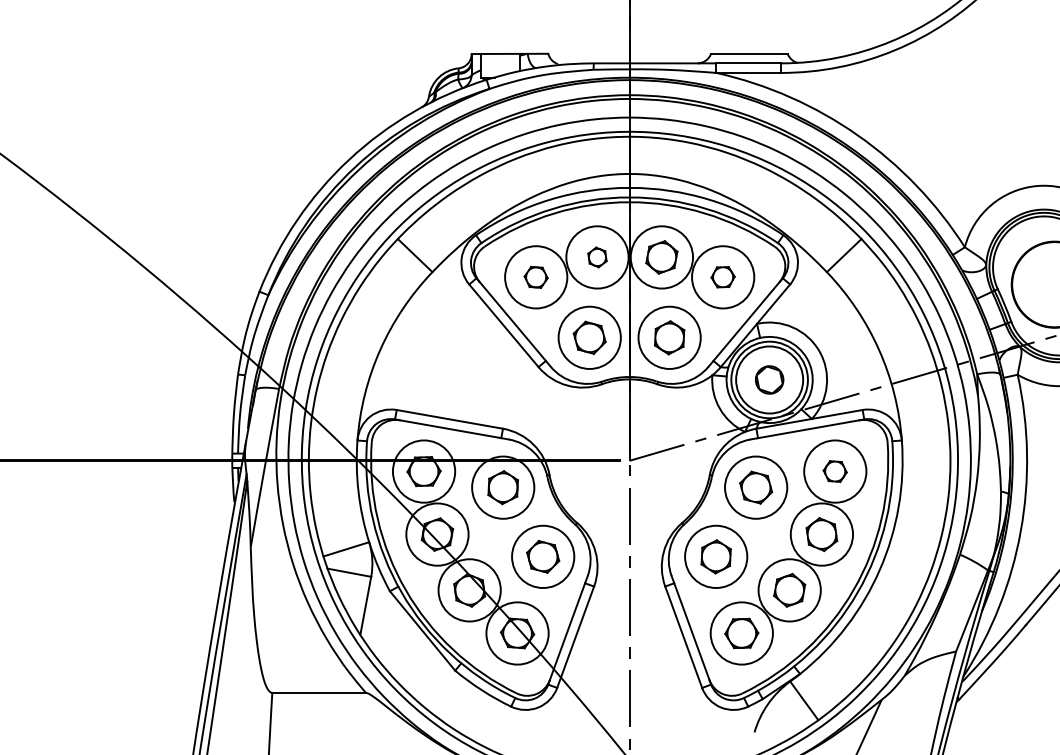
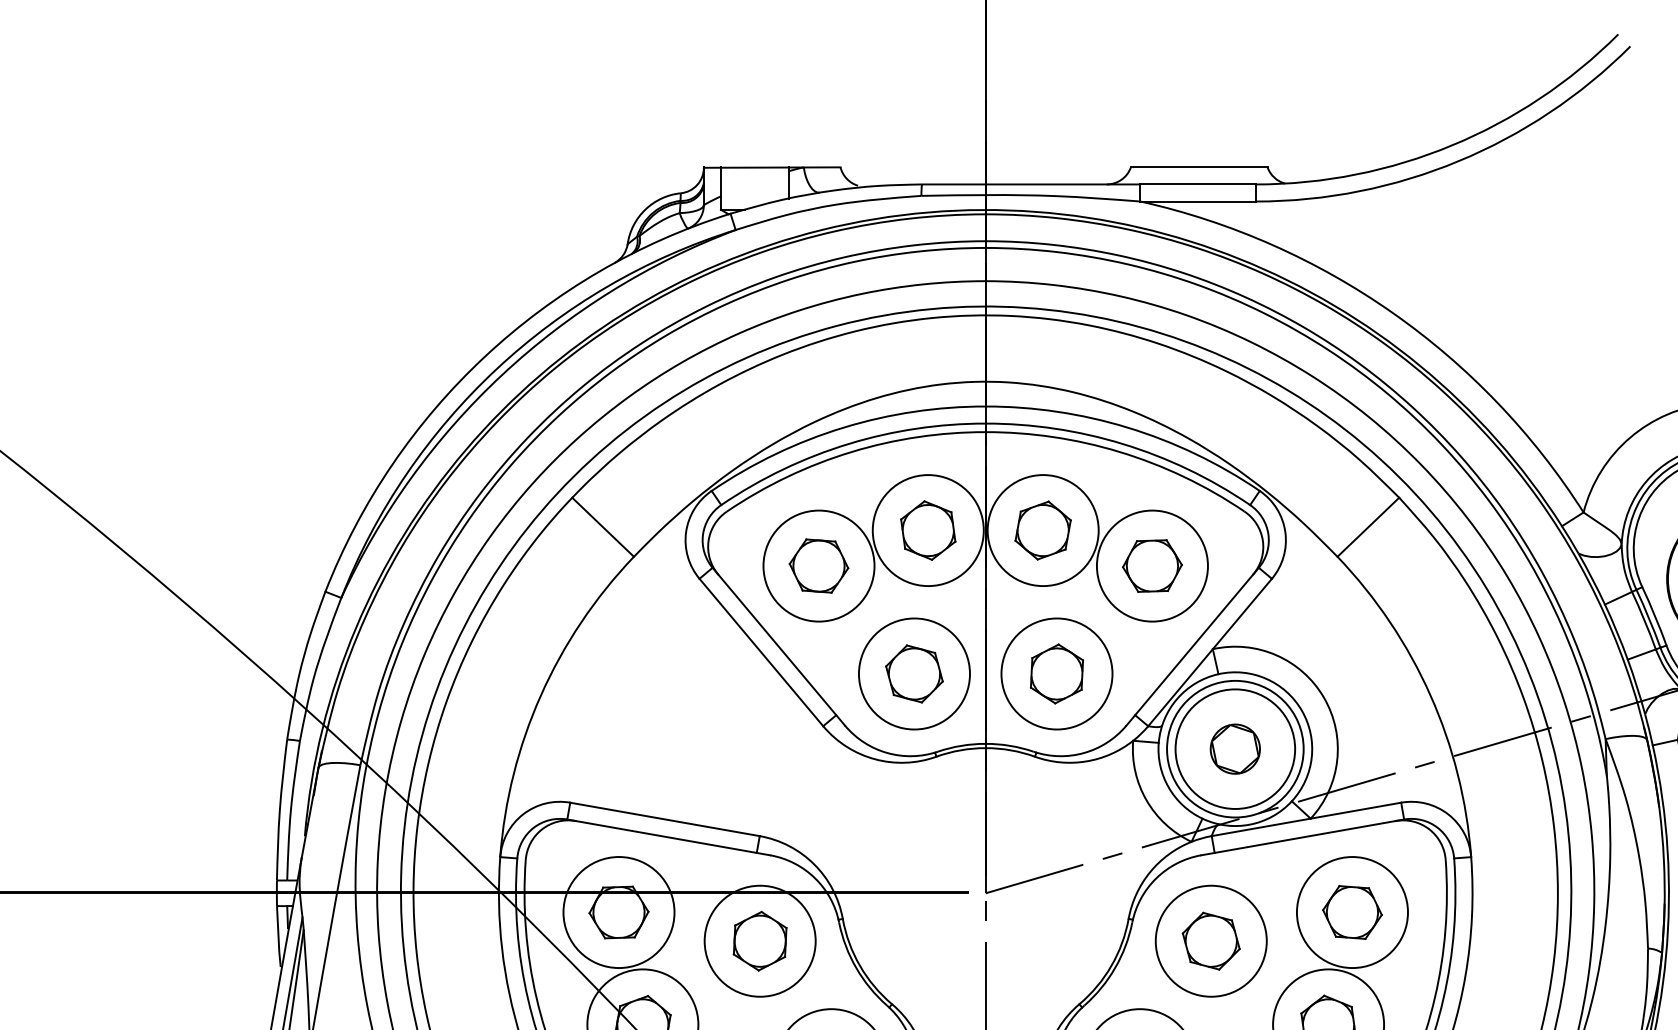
part: (597, 257) -> (928, 530), size x1.67
part: (722, 276) -> (1151, 564), size x1.43
part: (535, 277) -> (817, 566), size x1.43
part: (834, 471) -> (1351, 912), size x1.43

